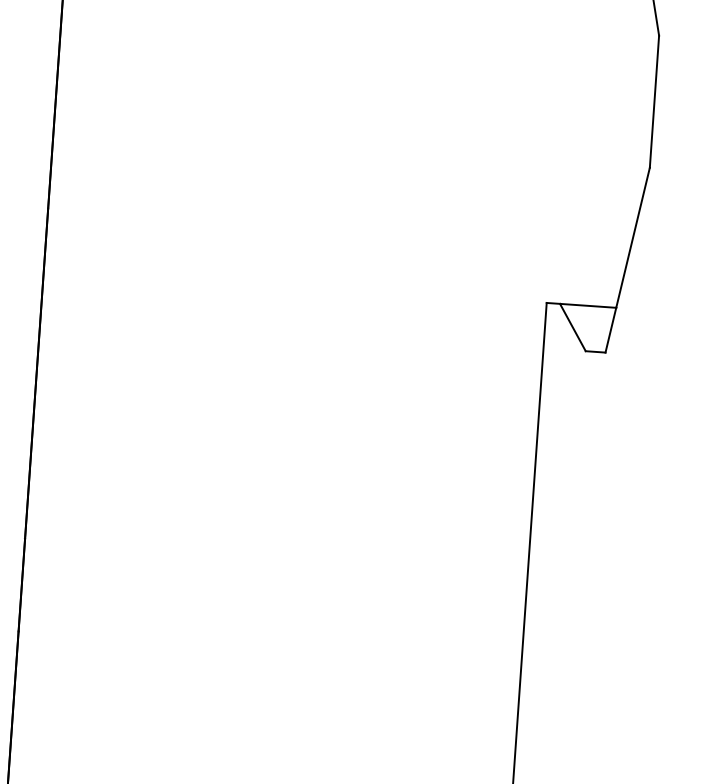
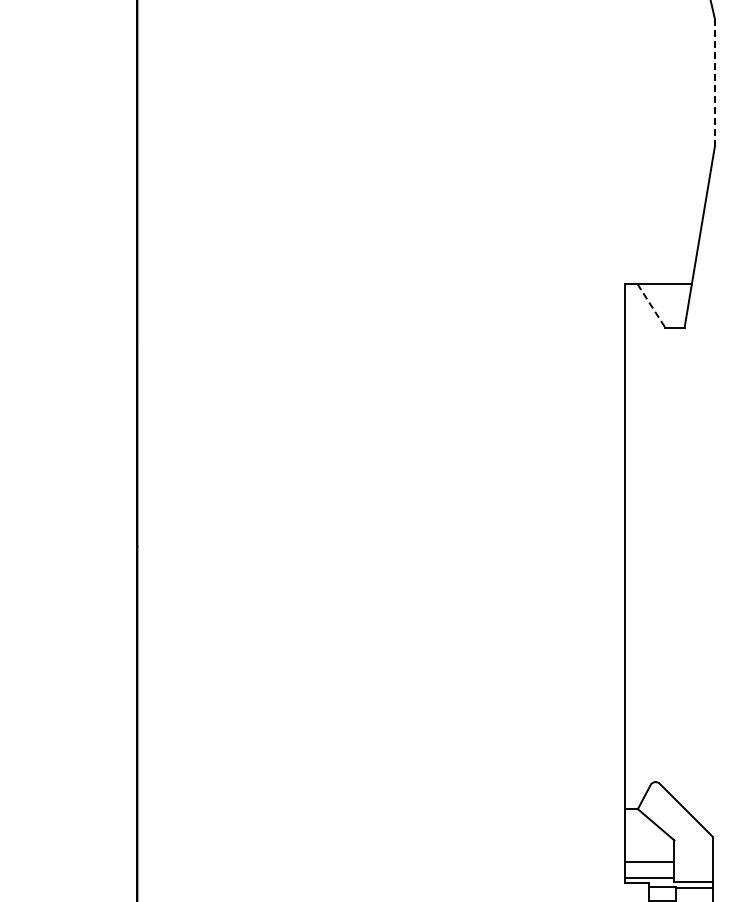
line: (654, 101) -> (714, 82), solid -> dashed
line: (572, 328) -> (651, 306), solid -> dashed

